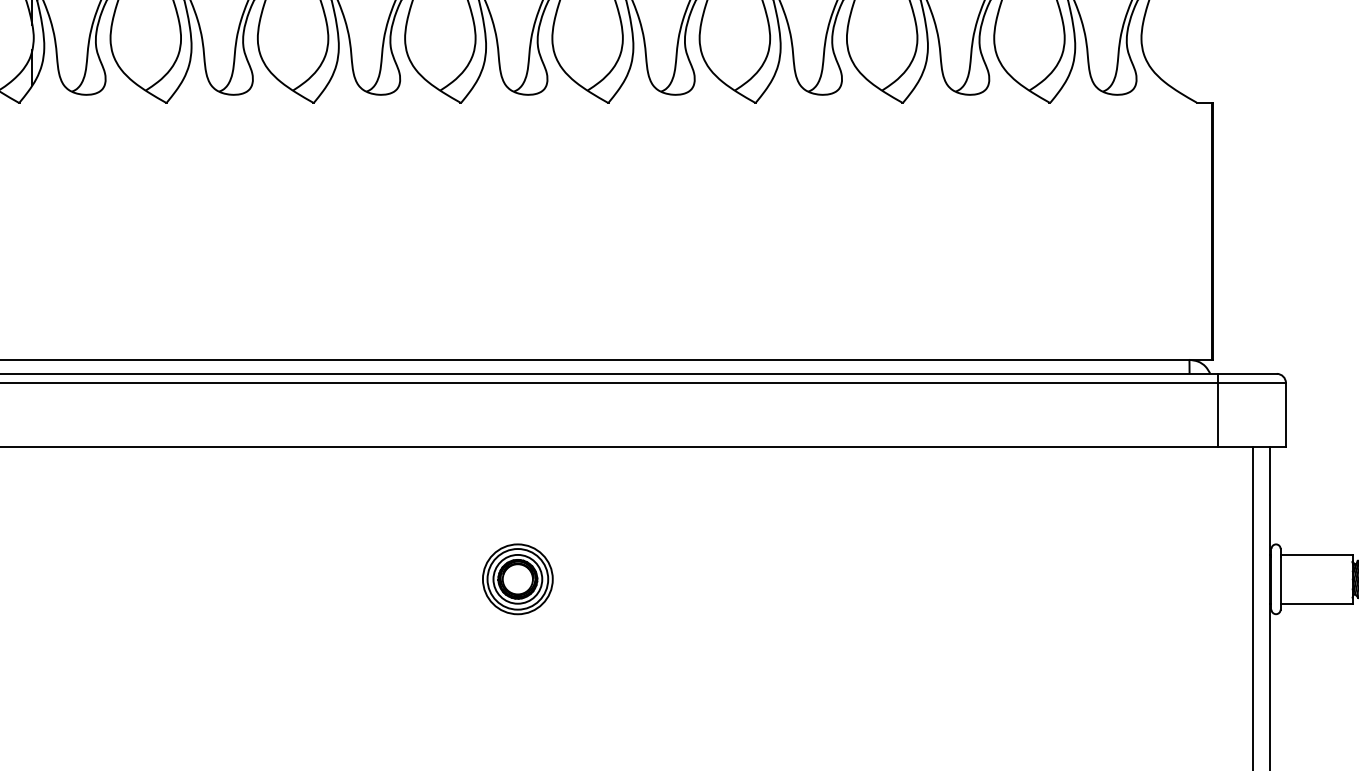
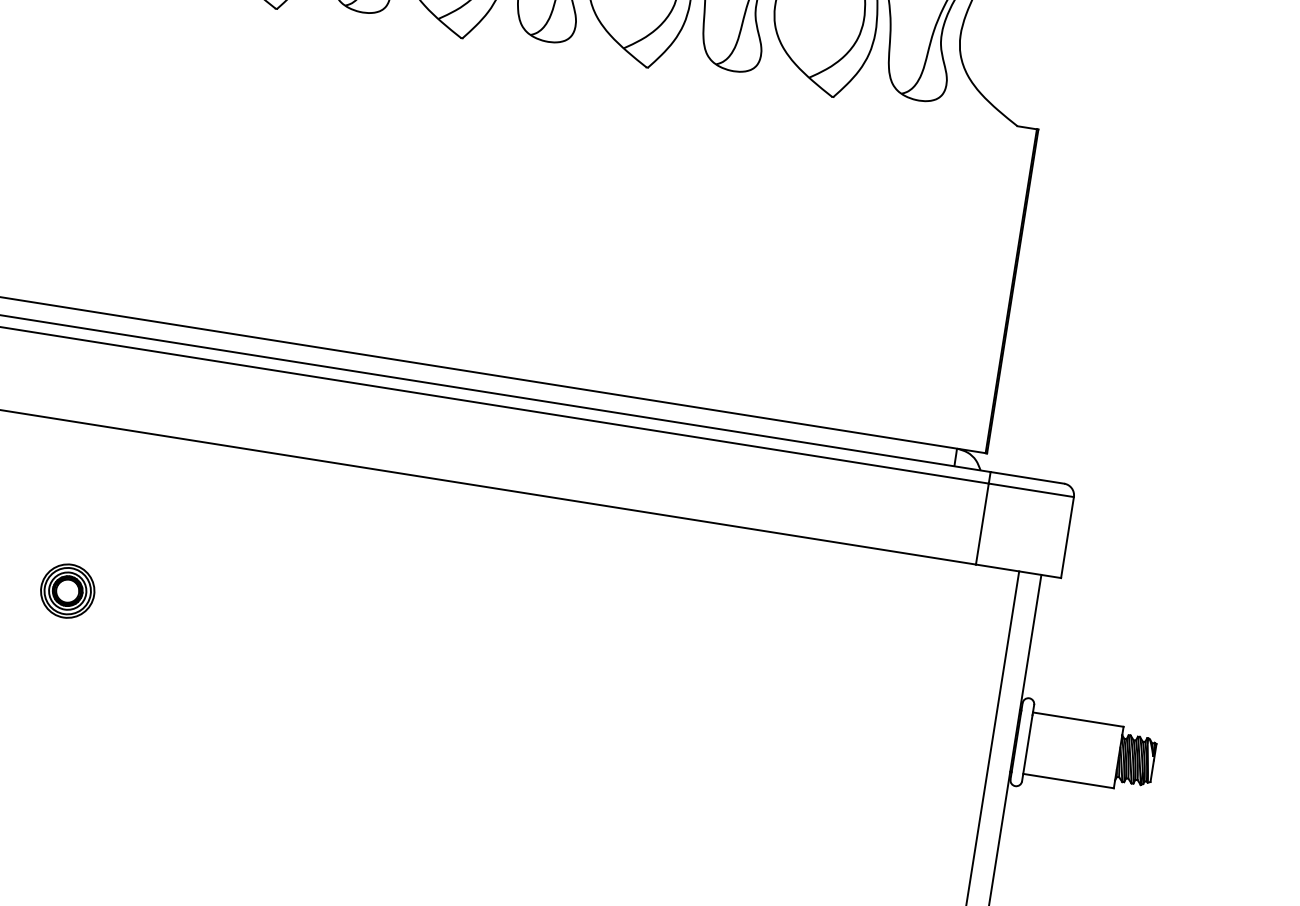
part: (517, 579) -> (67, 591), size x0.6

